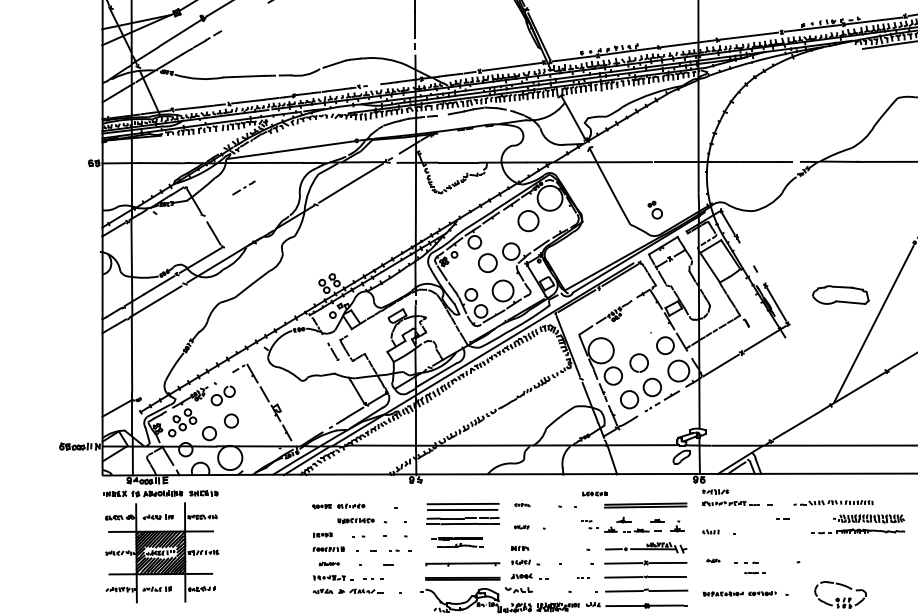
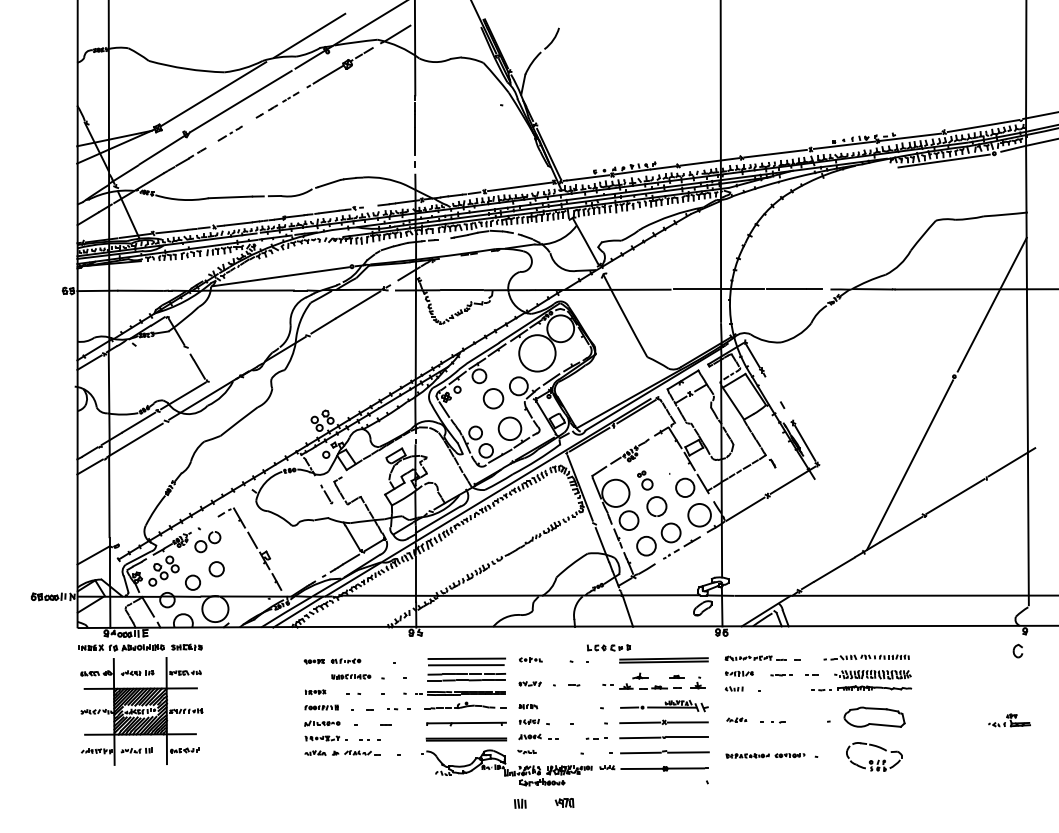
part: (243, 187) -> (229, 133), moved
part: (655, 210) -> (645, 480), moved
circle: (528, 221) -> (537, 353), size x1.67
part: (840, 294) -> (874, 716), moved
part: (715, 491) -> (739, 673), moved
part: (594, 493) -> (608, 647), size x1.67
part: (522, 504) -> (530, 659), size x1.43
line: (586, 521) -> (574, 685), moved
part: (858, 524) -> (861, 680), moved
part: (521, 526) -> (529, 683), size x1.43
part: (457, 542) -> (460, 700), size x1.67
part: (712, 560) -> (736, 719), size x1.43
part: (329, 563) -> (322, 723), size x1.67
line: (754, 573) -> (781, 675), moved
part: (583, 577) -> (596, 738), size x1.67
part: (518, 589) -> (526, 751), size x0.62

